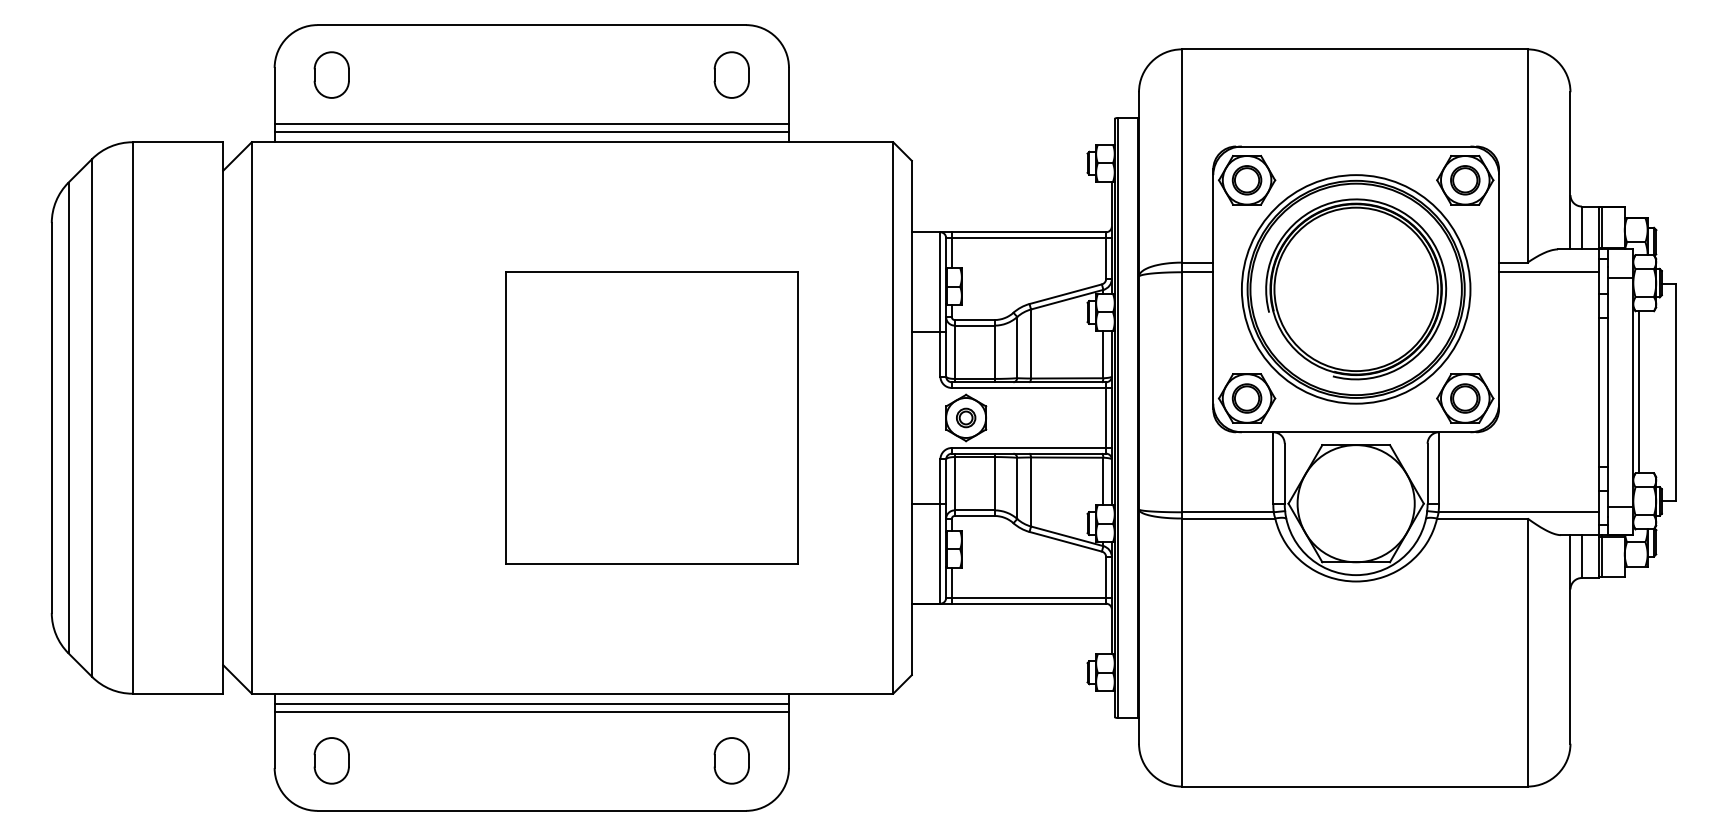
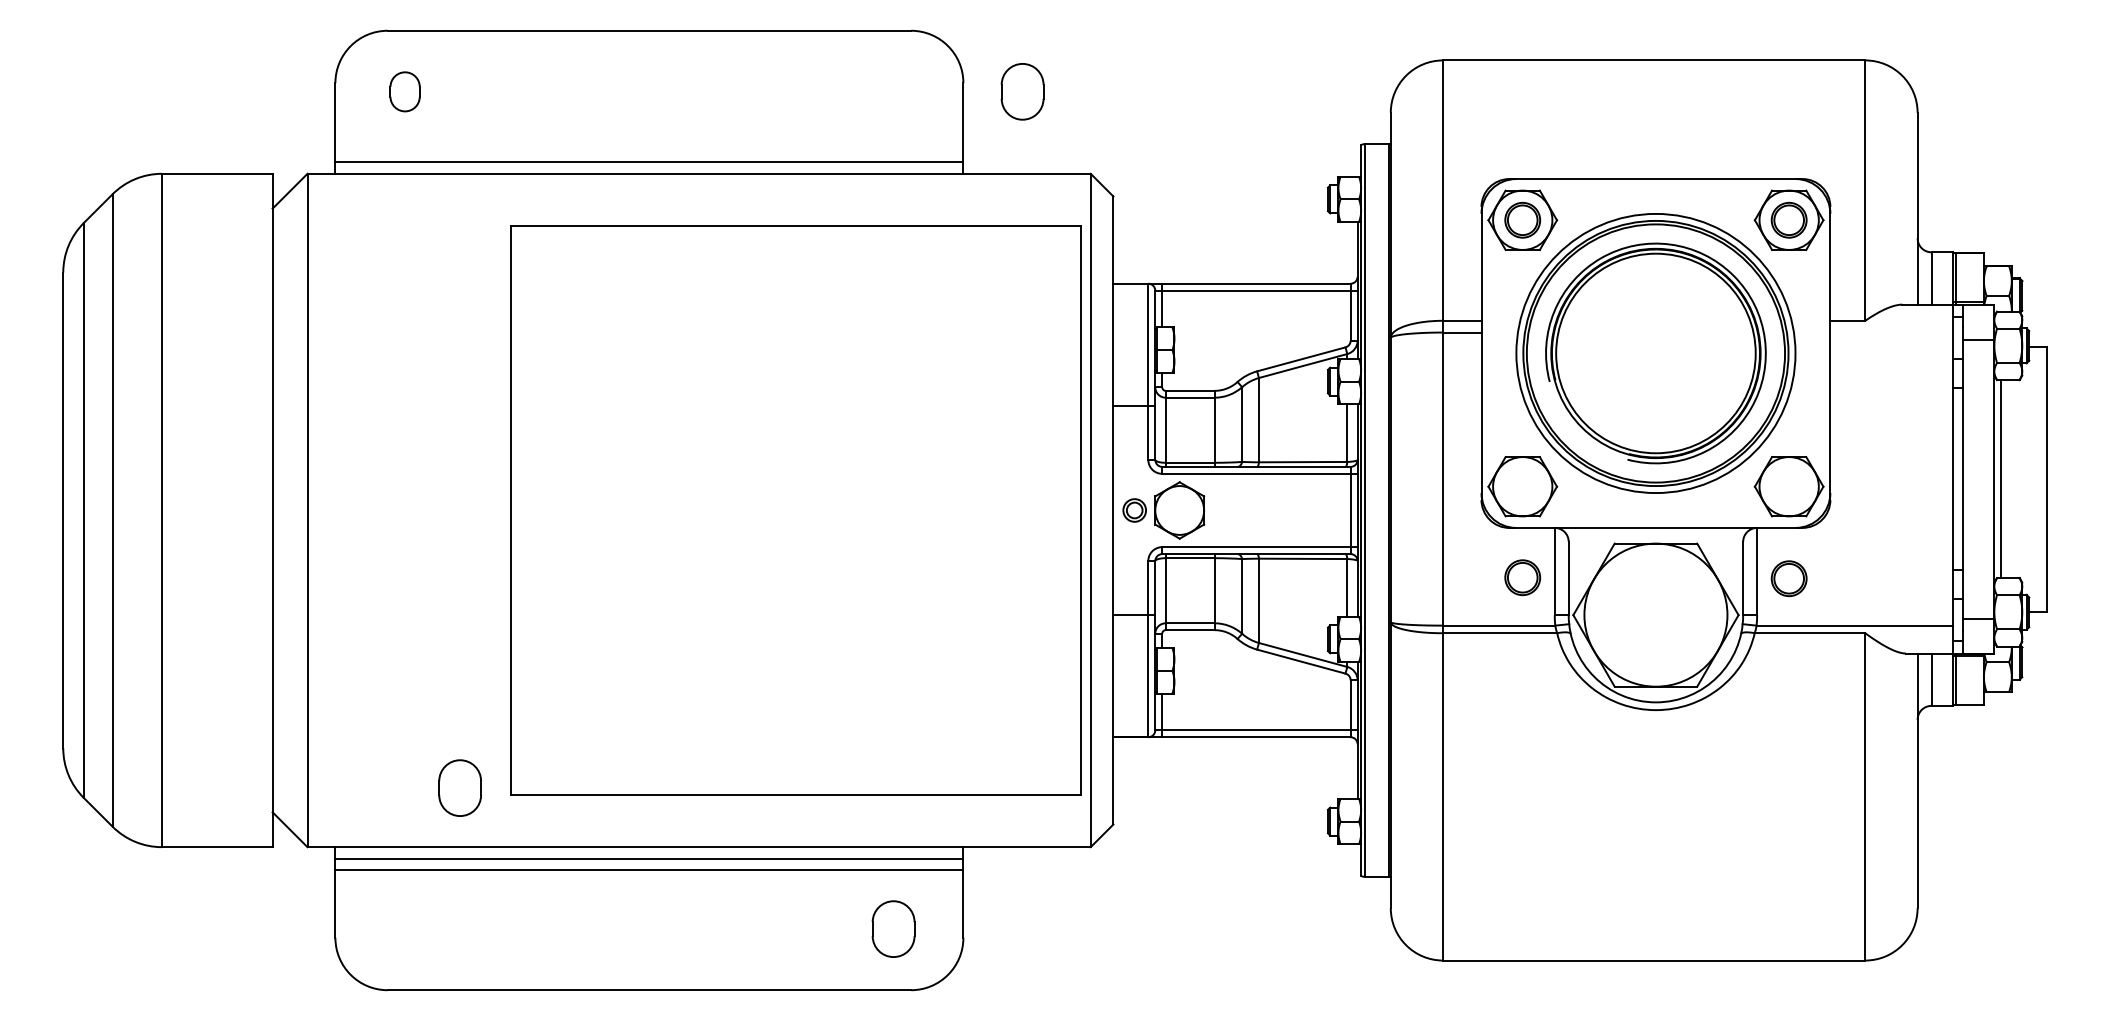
part: (331, 74) -> (404, 91), size x0.7
part: (731, 74) -> (1022, 91), moved
line: (531, 123) -> (649, 151), removed
line: (1549, 272) -> (1891, 332), removed
part: (1246, 398) -> (1522, 577), moved
part: (1464, 398) -> (1788, 578), moved
part: (651, 418) -> (795, 510), size x1.6
part: (965, 418) -> (1134, 510), moved
part: (331, 760) -> (459, 787), moved

